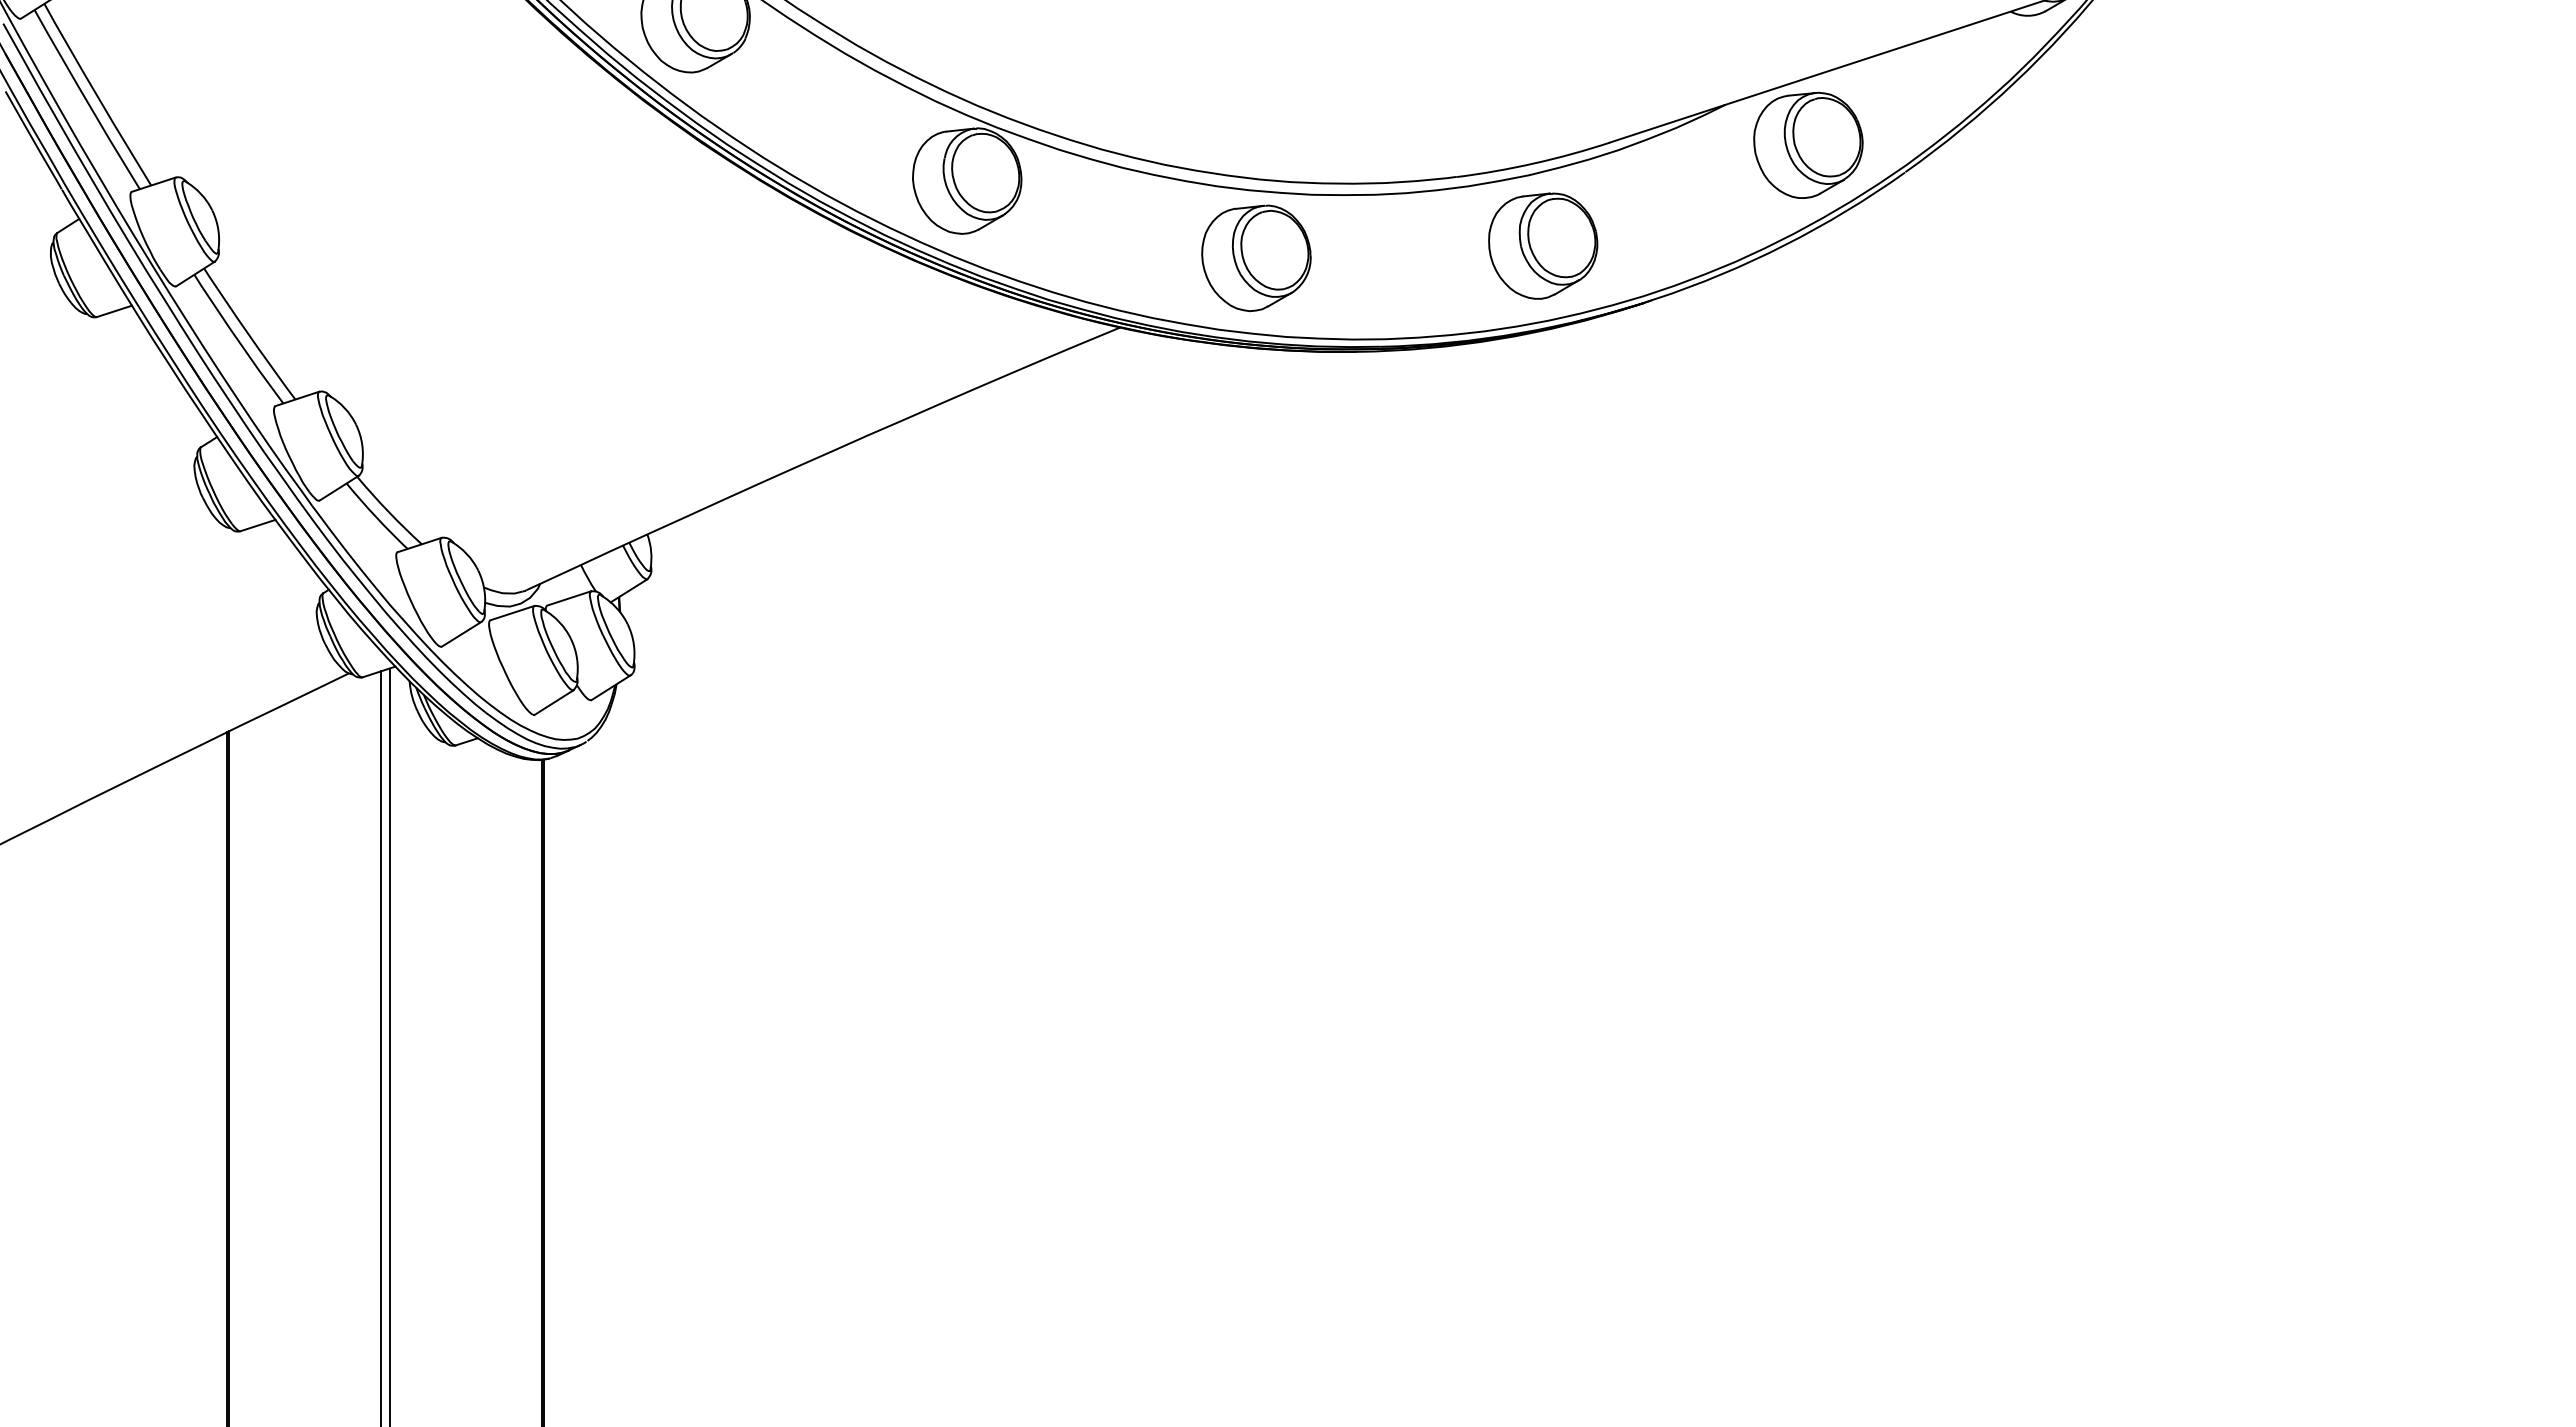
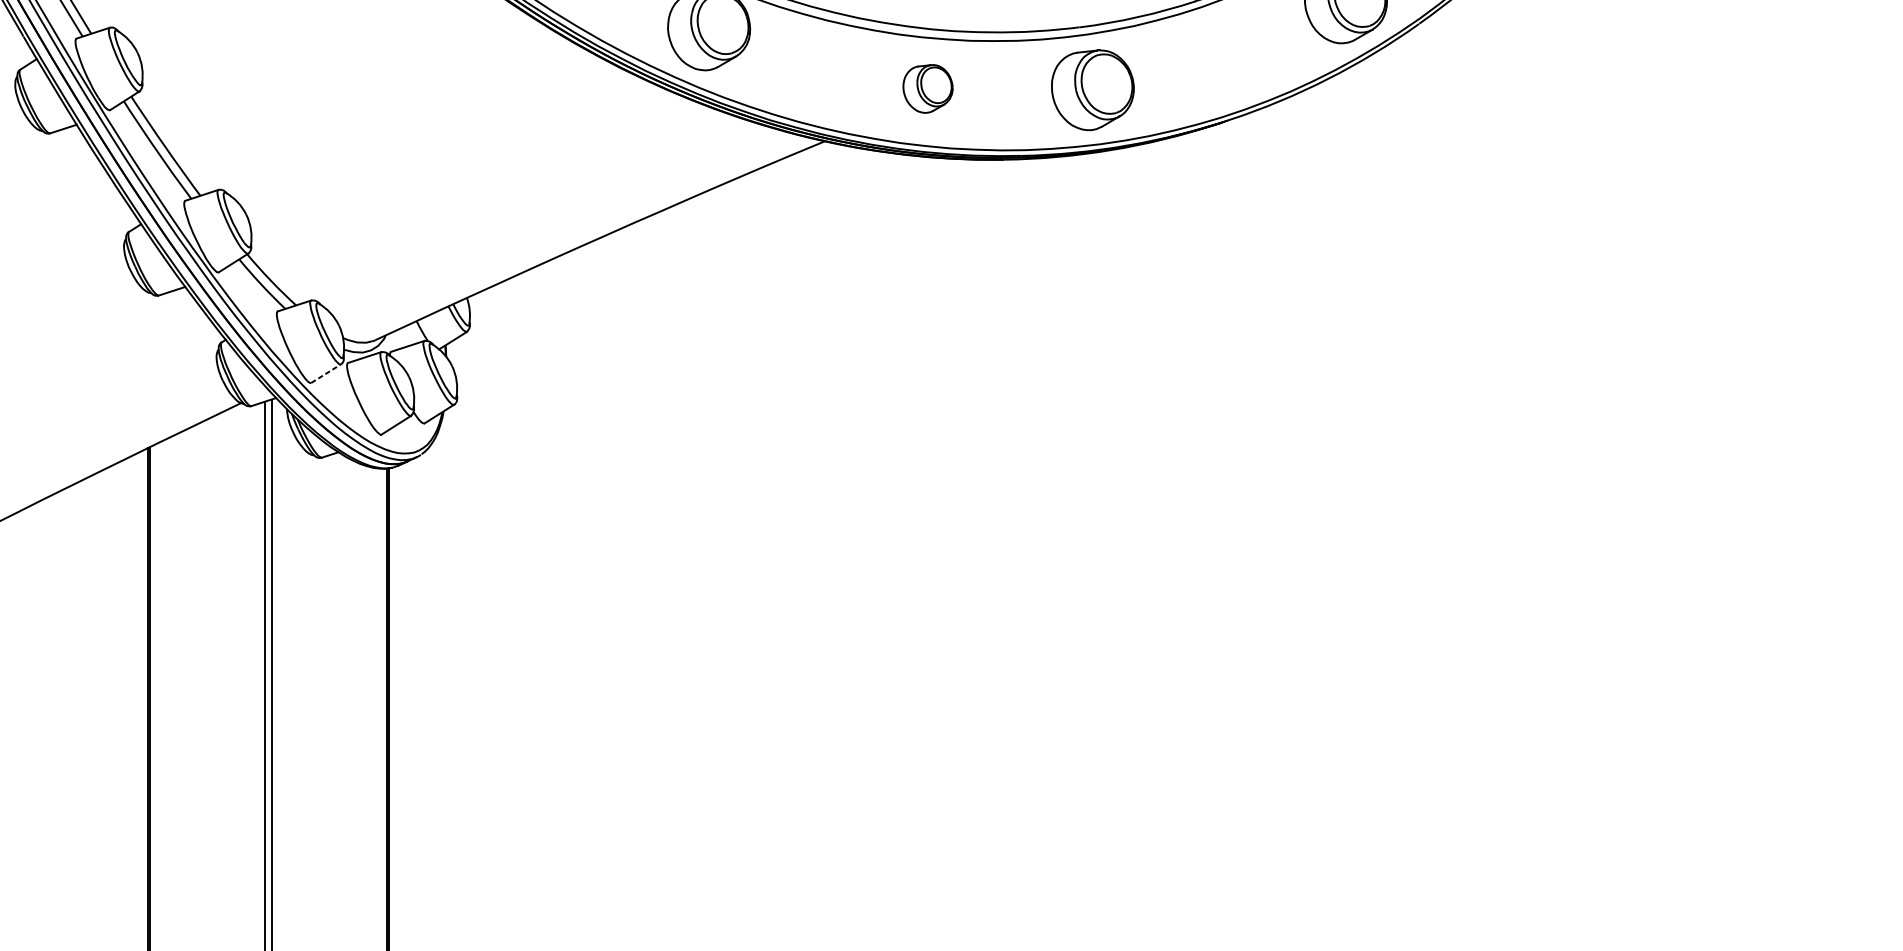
part: (1543, 245) -> (1093, 89), moved
part: (1256, 258) -> (928, 89), size x0.6
line: (461, 634) -> (326, 373), solid -> dashed

